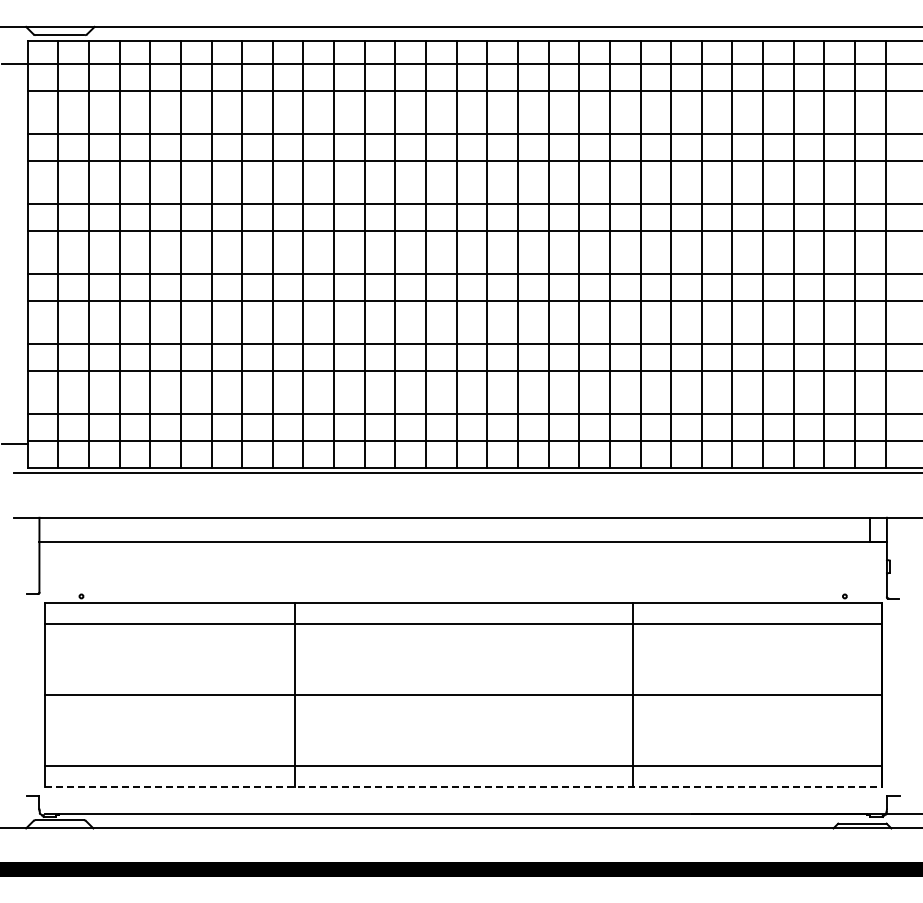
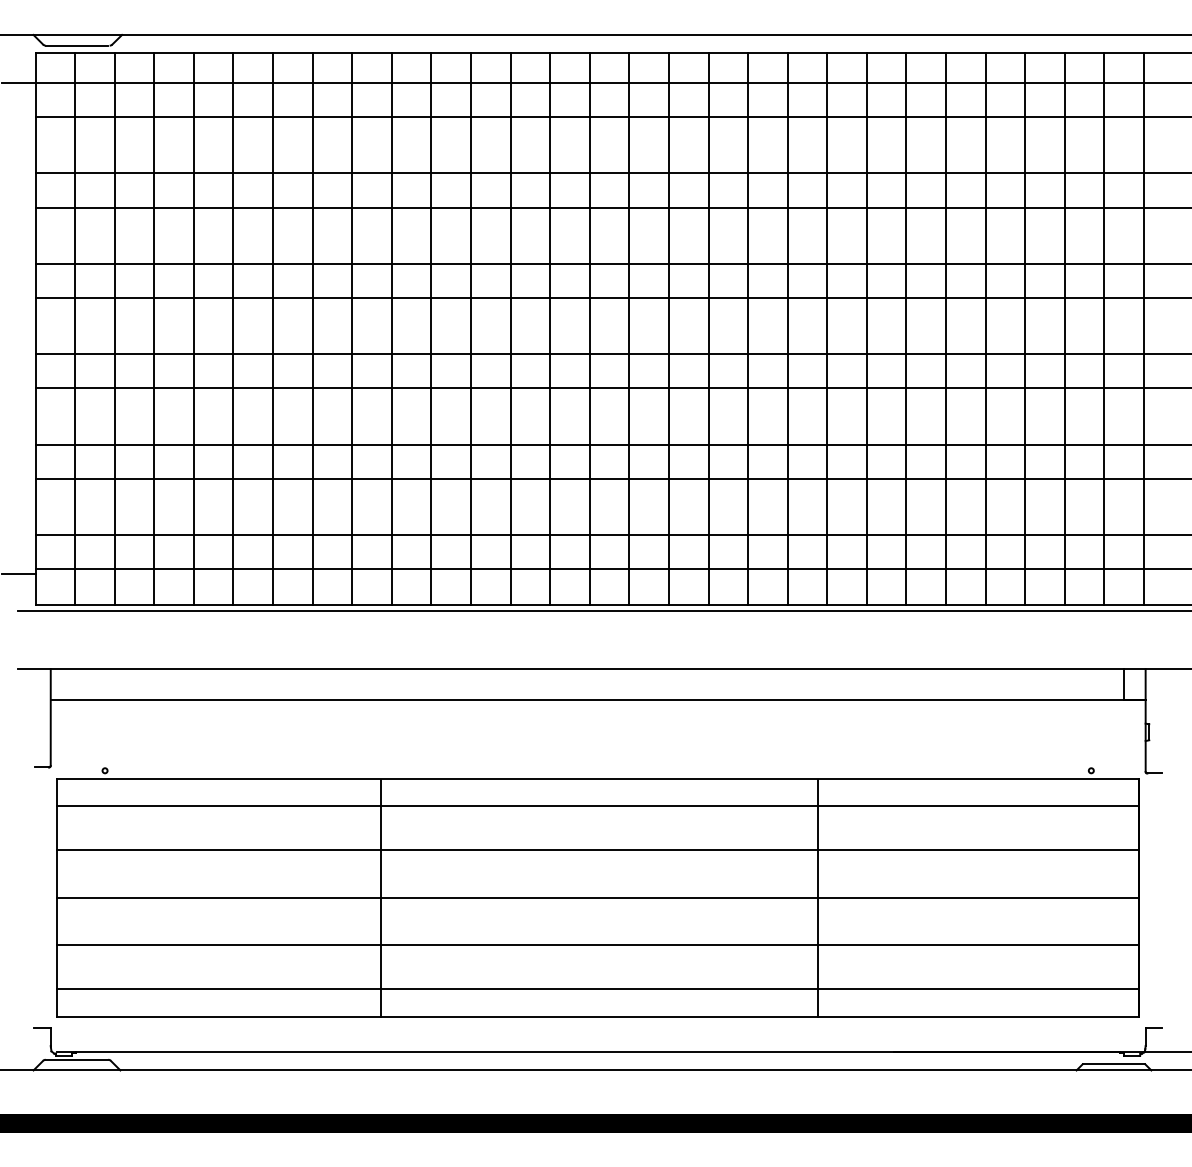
line: (462, 658) -> (597, 850), added
line: (462, 731) -> (597, 945), added
line: (463, 786) -> (598, 1016), dashed -> solid

